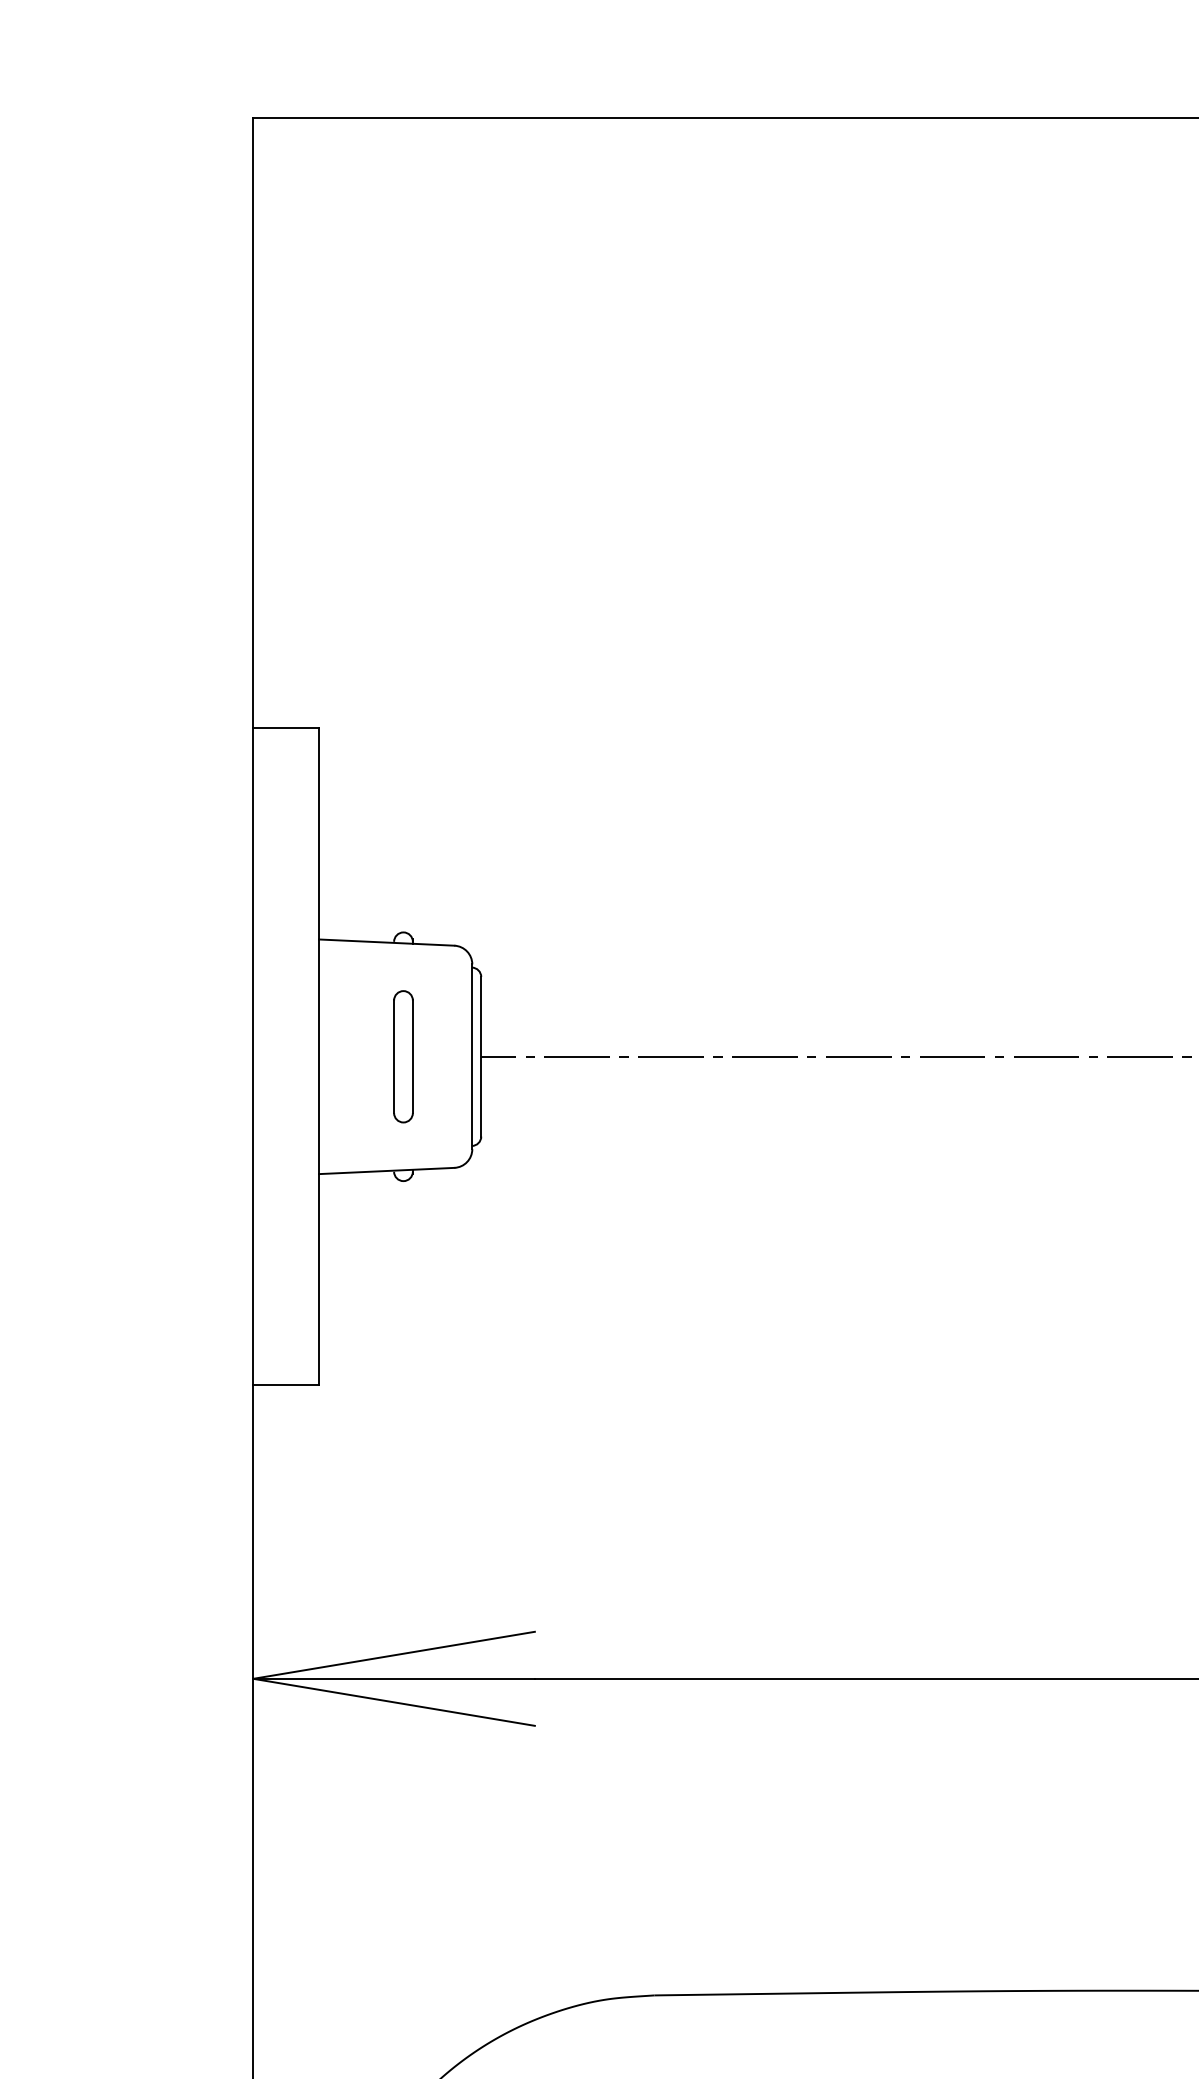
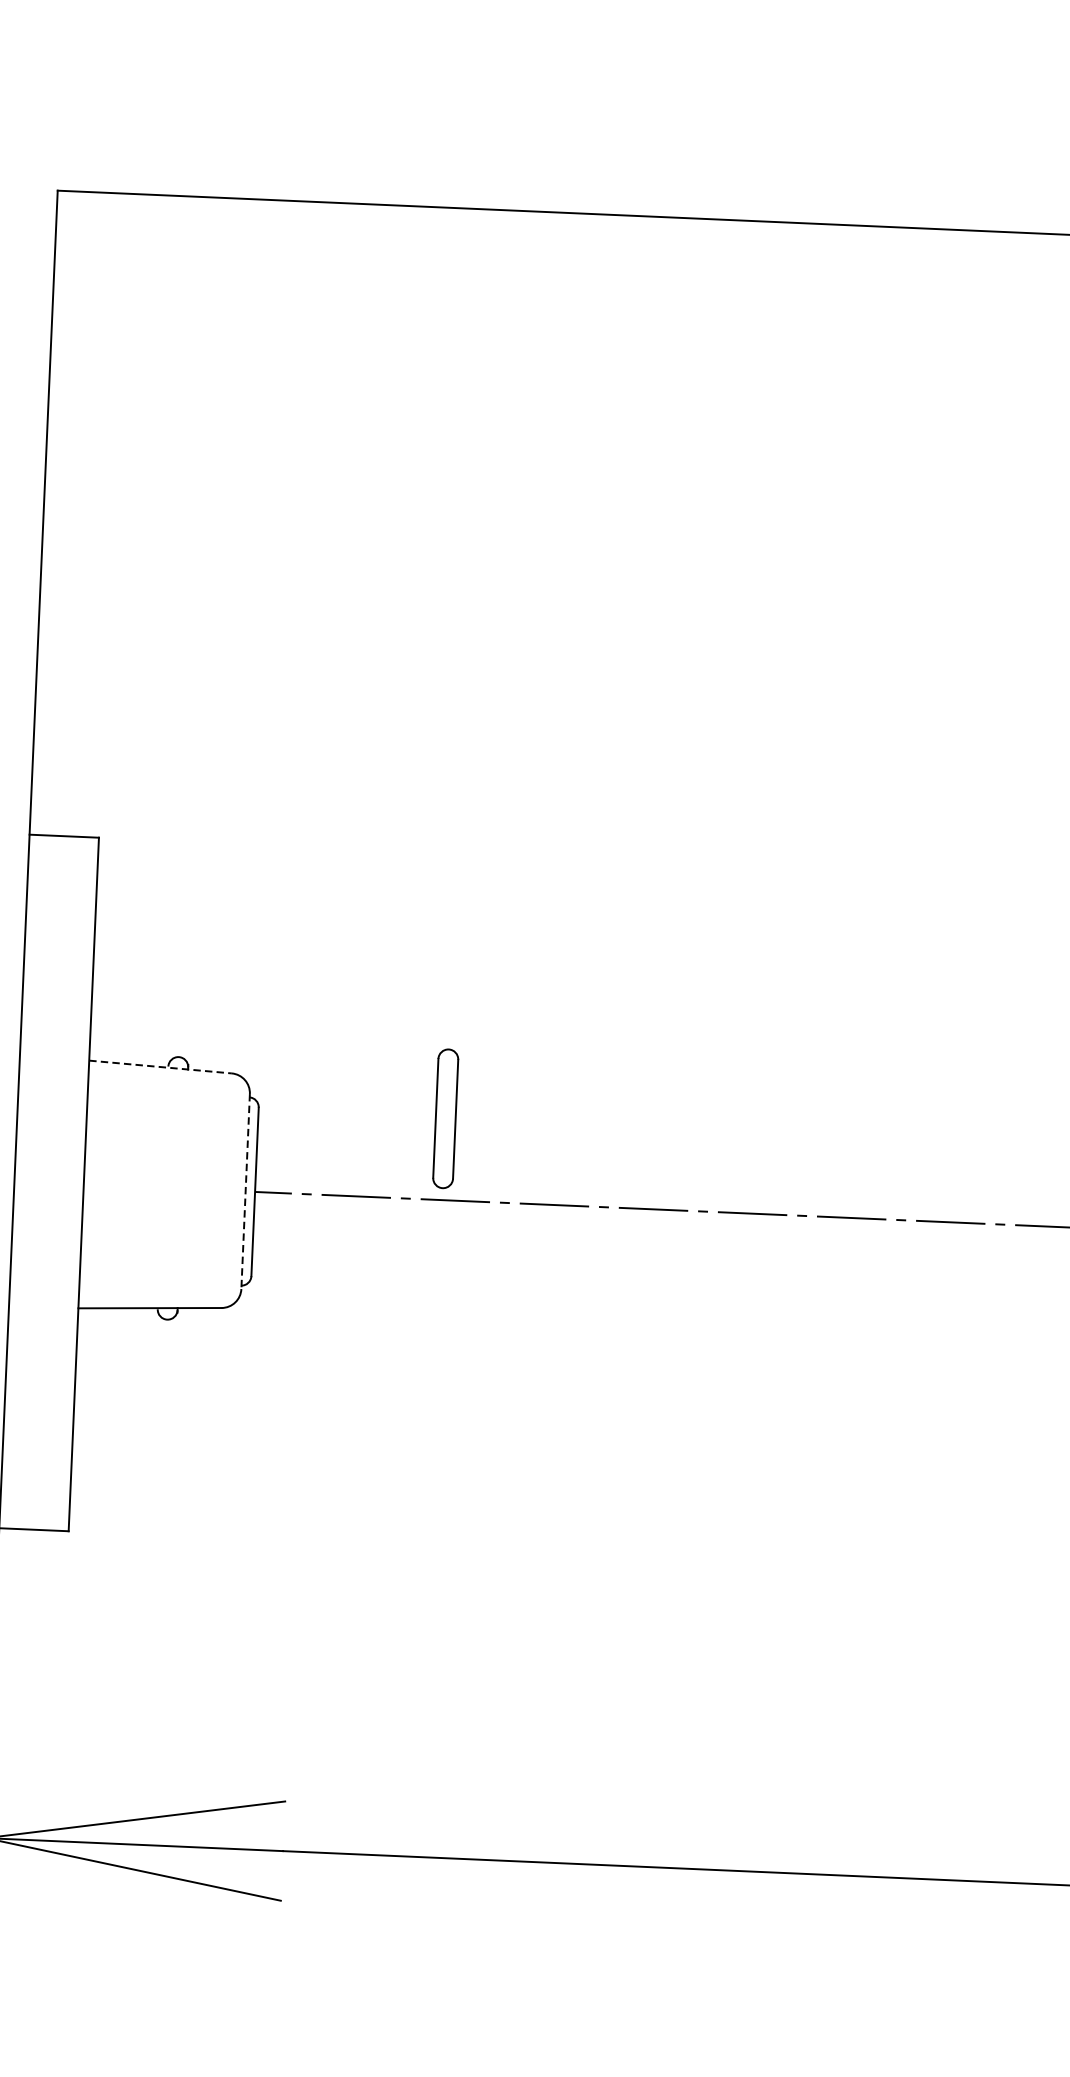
line: (386, 942) -> (160, 1066), solid -> dashed
part: (403, 1056) -> (445, 1118), moved
line: (472, 1057) -> (245, 1192), solid -> dashed

